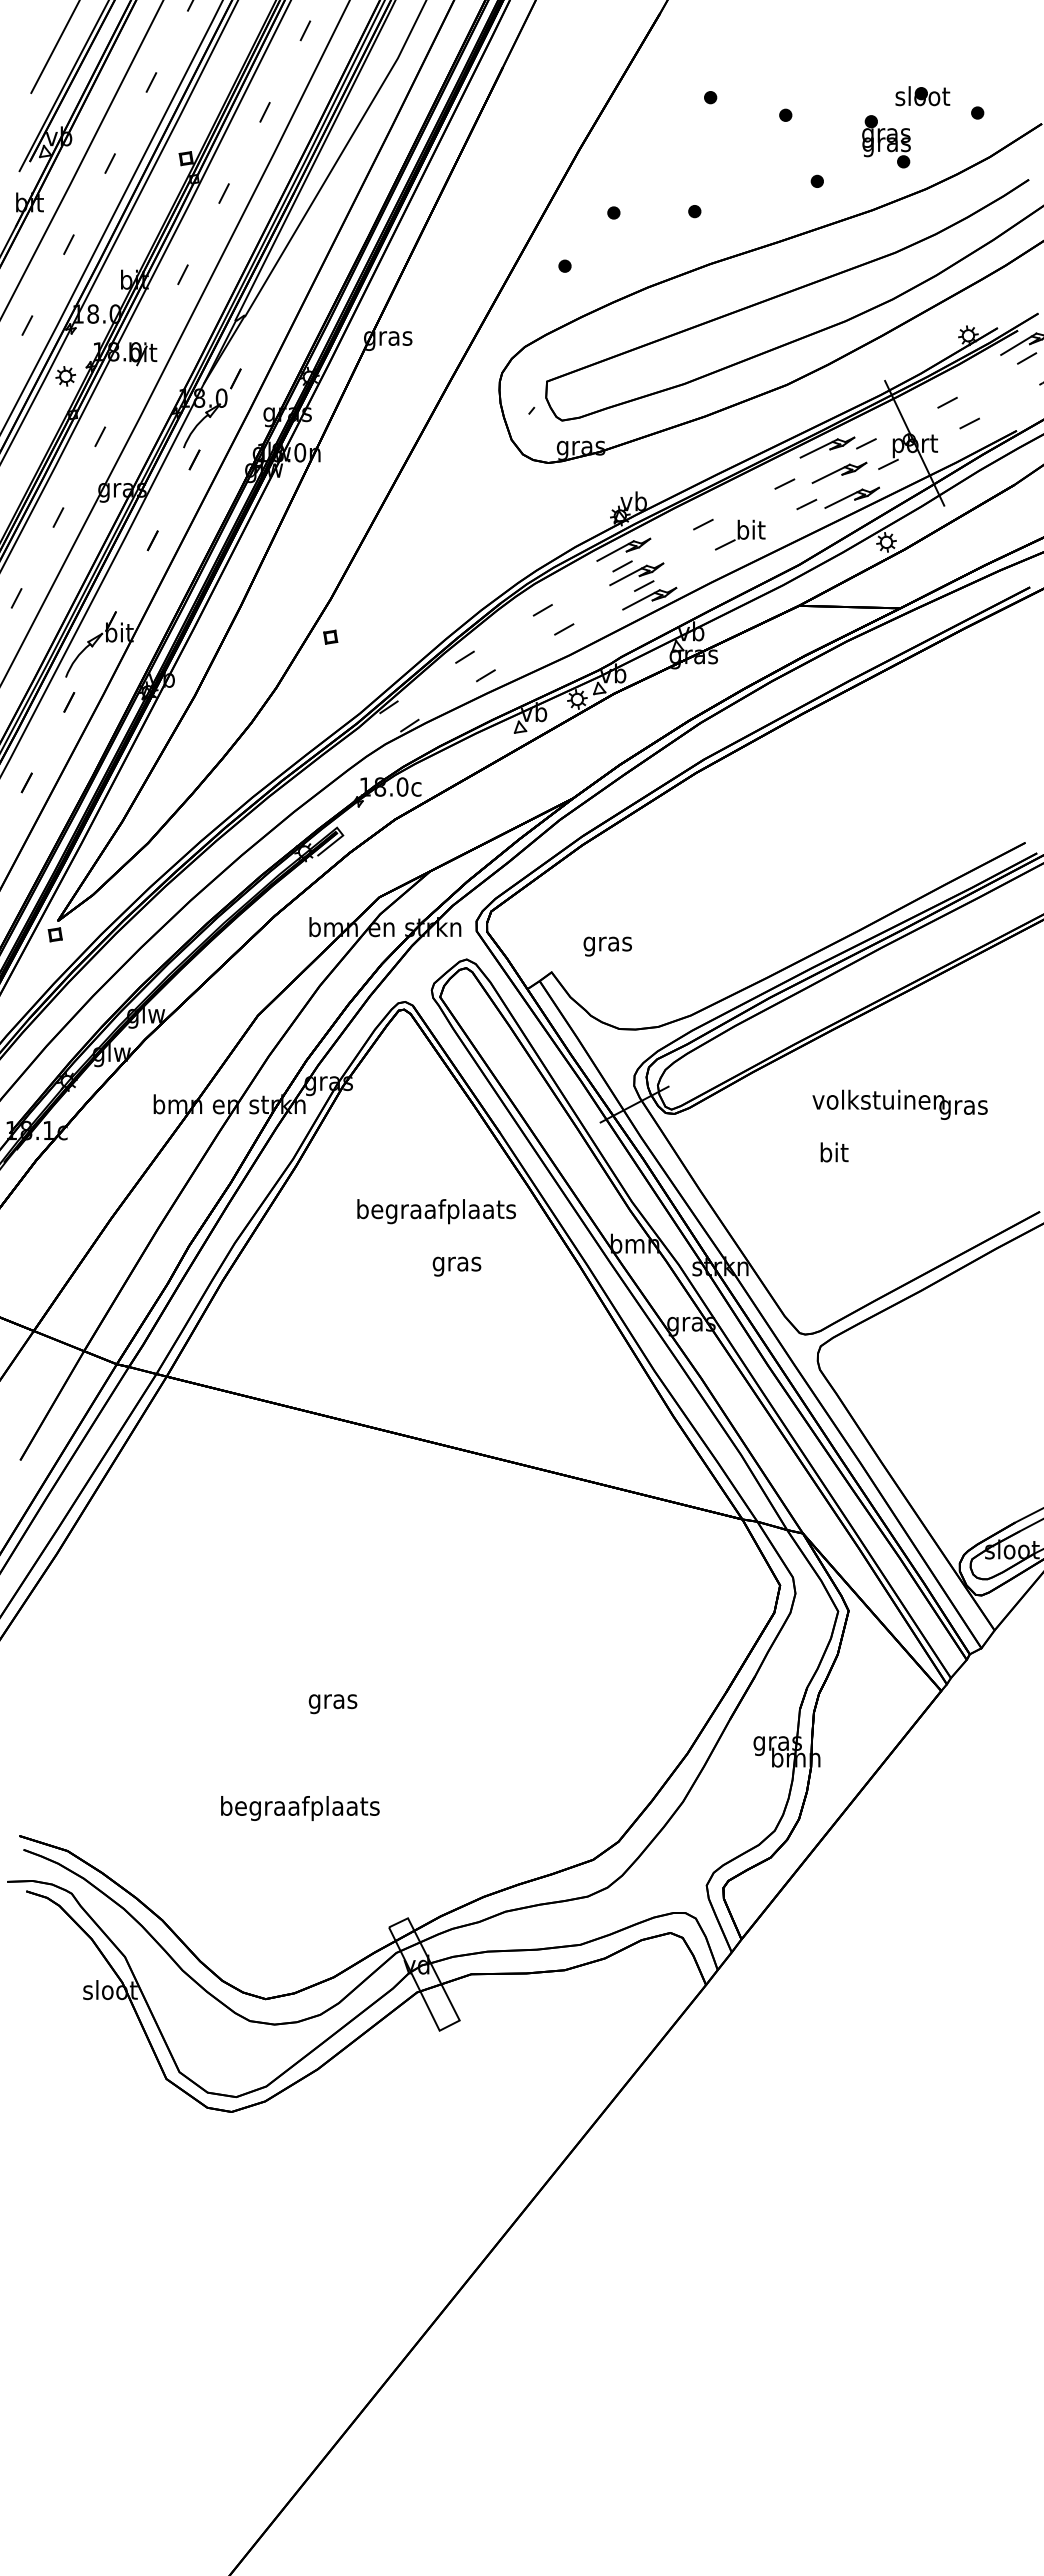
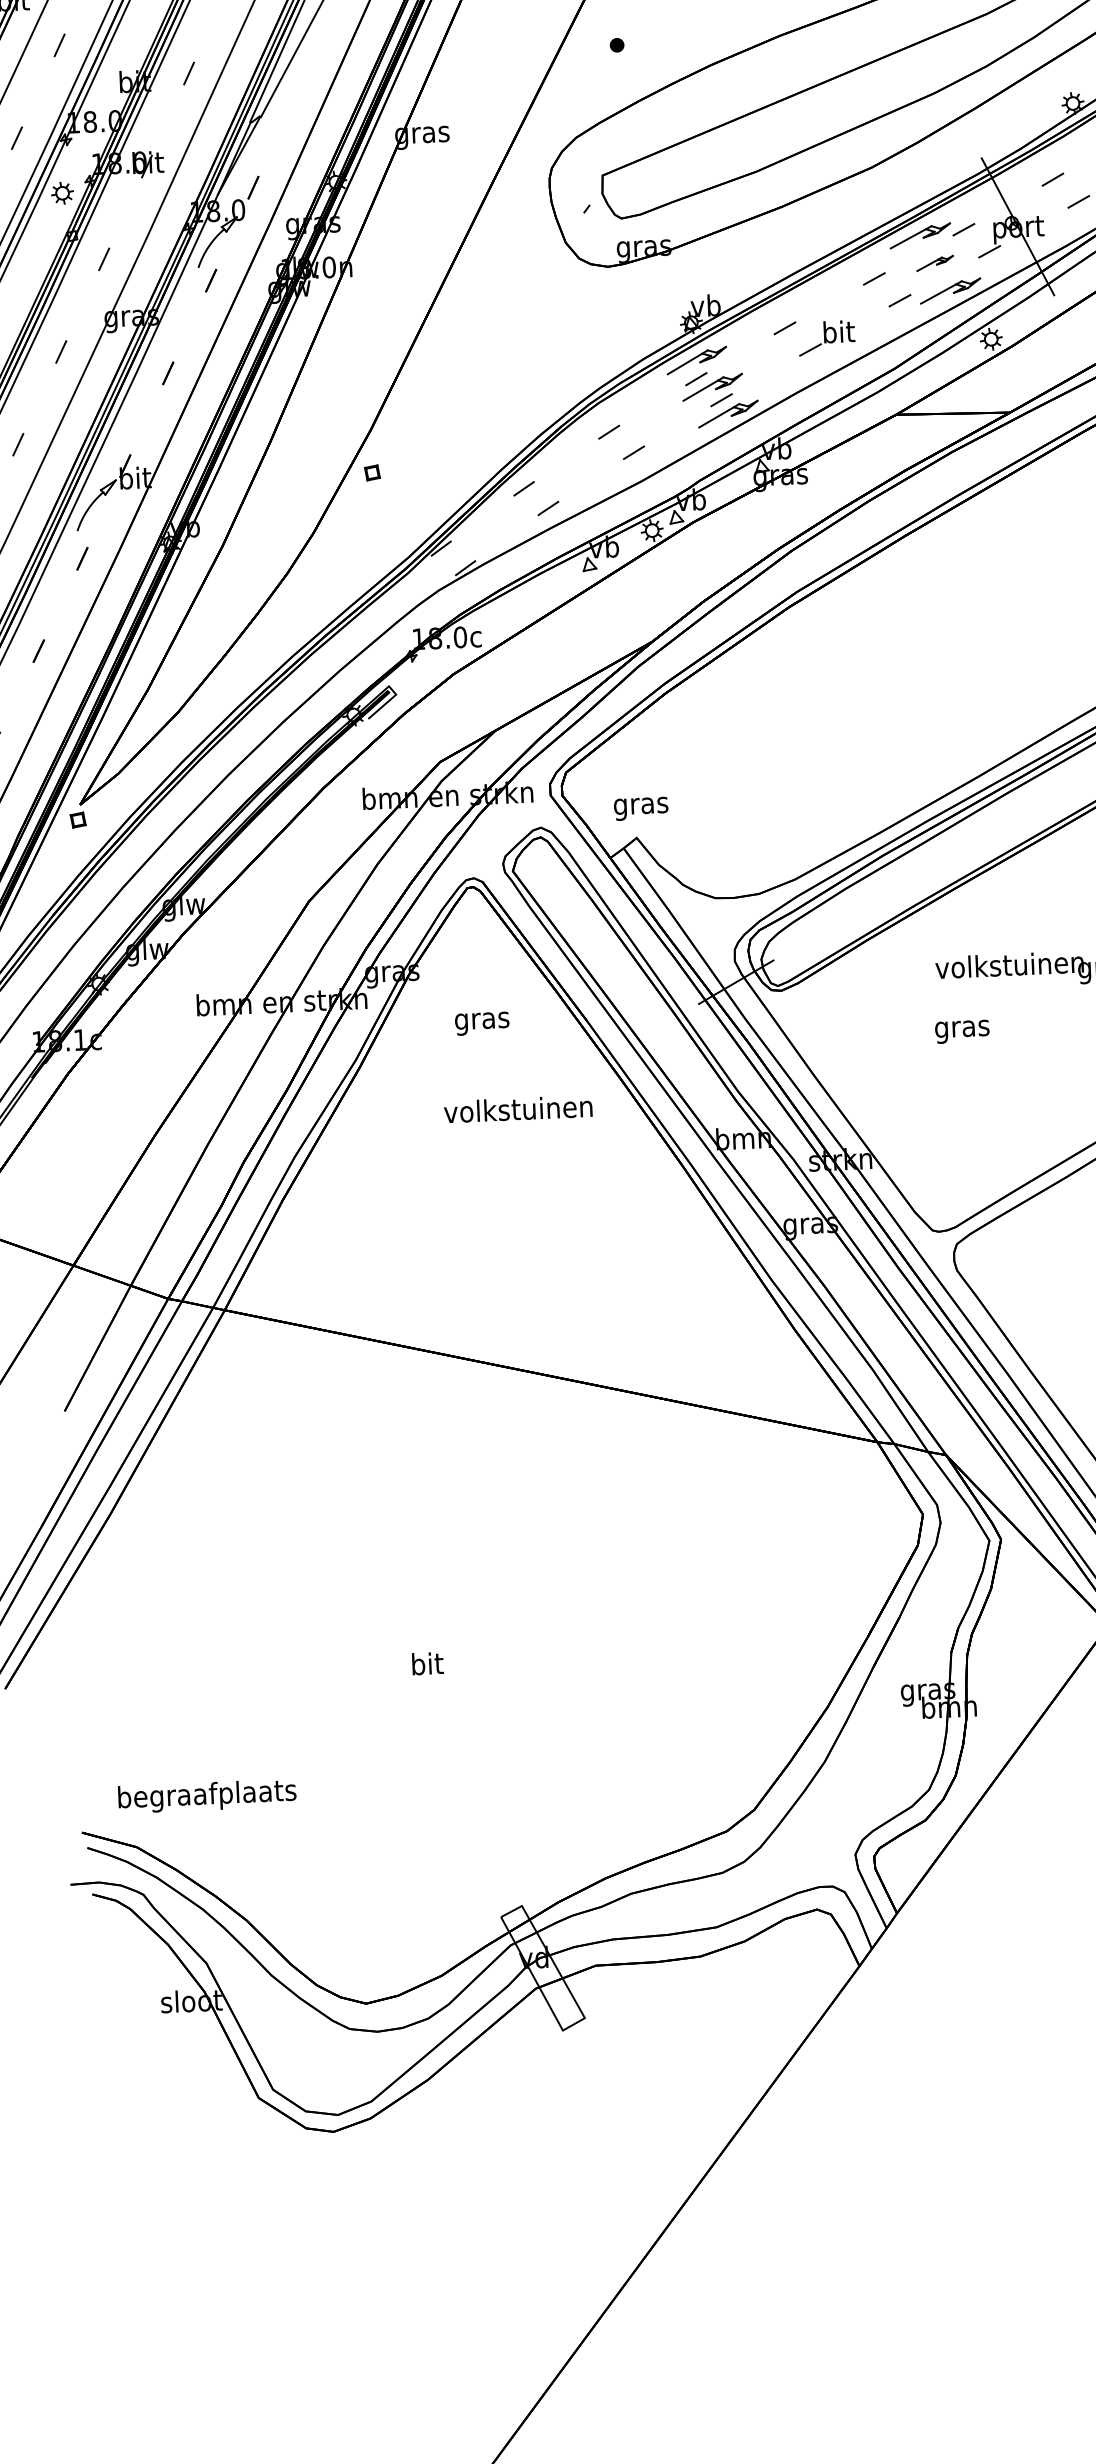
part: (839, 472) -> (935, 263), size x0.6
text: (607, 946) -> (640, 808), moved
text: (833, 1154) -> (961, 1028), bit -> gras
text: (436, 1211) -> (519, 1111), begraafplaats -> volkstuinen
text: (456, 1266) -> (481, 1023), moved
text: (332, 1701) -> (426, 1666), gras -> bit
text: (300, 1808) -> (207, 1796), moved

